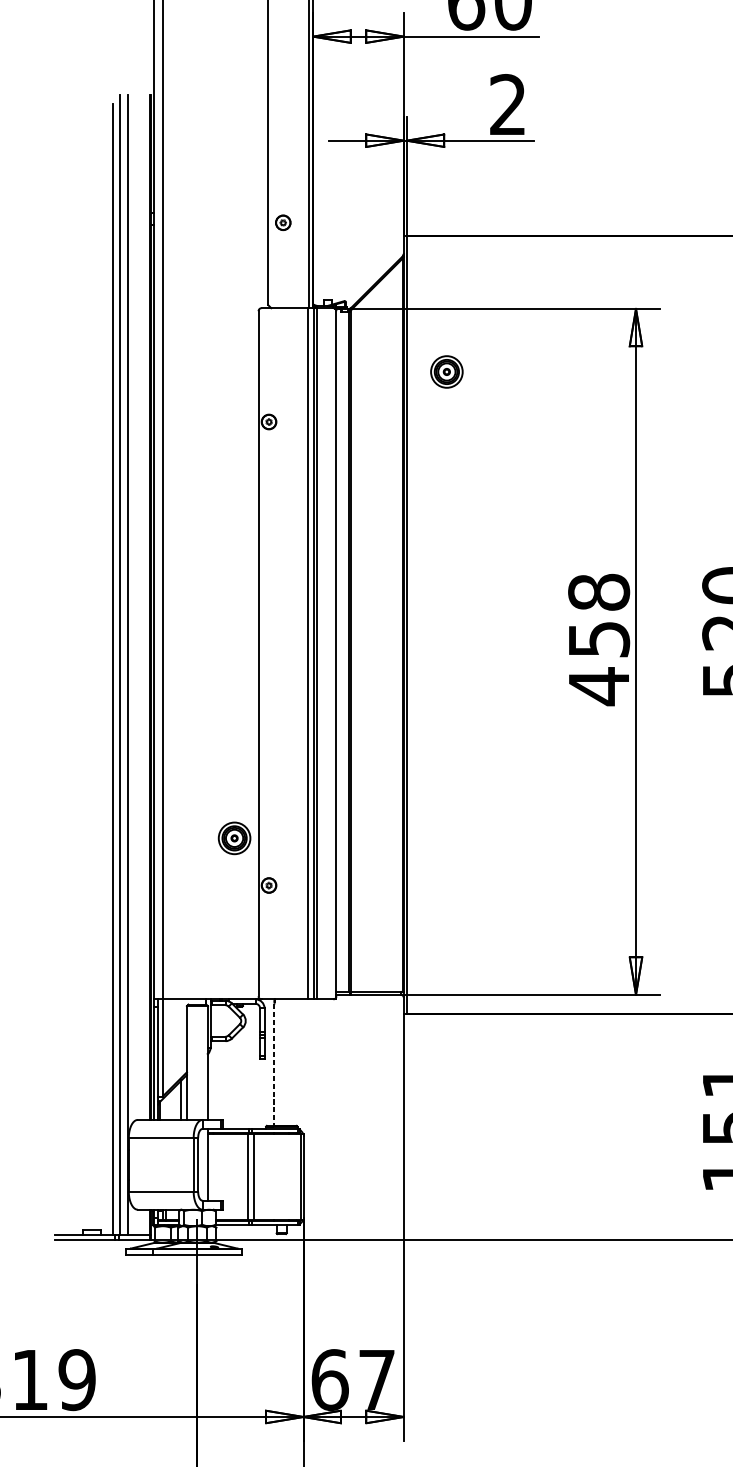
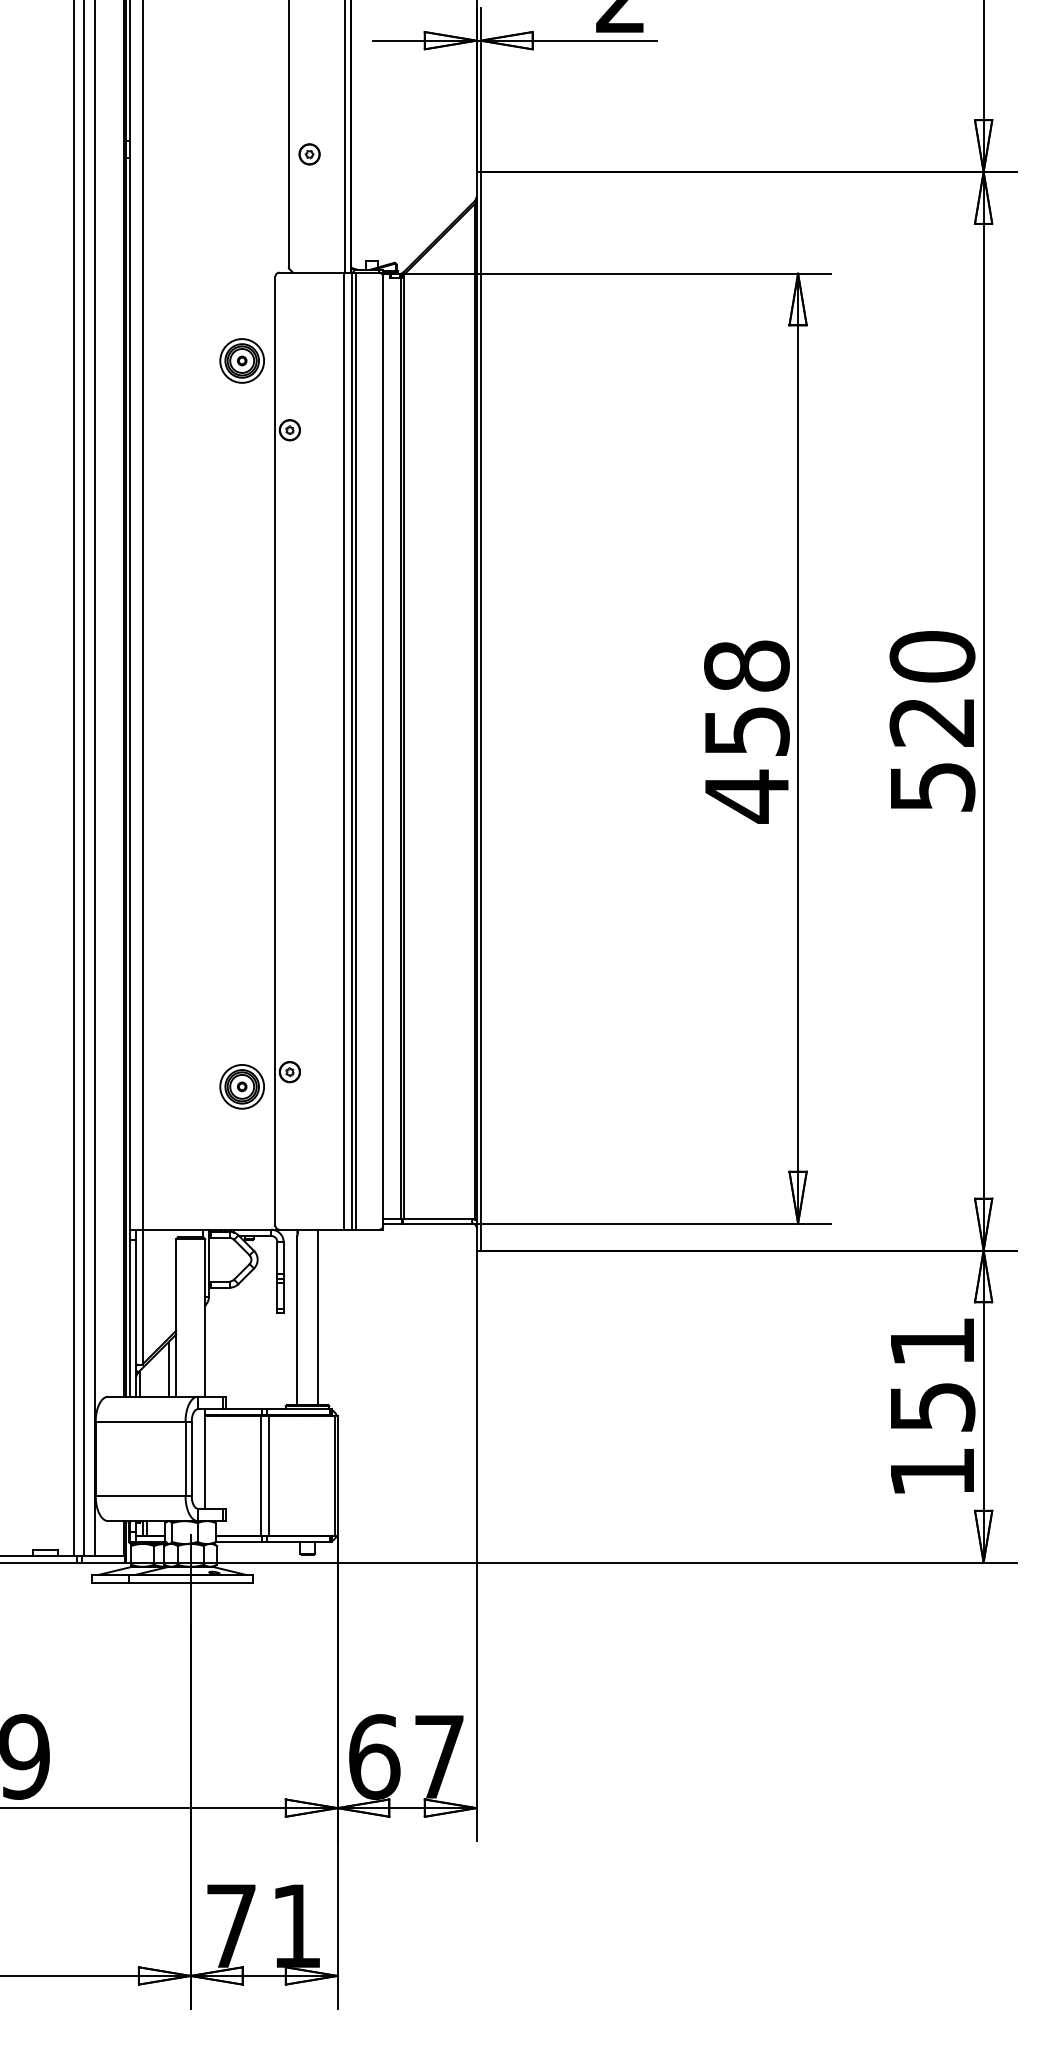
part: (446, 371) -> (241, 360), moved
part: (234, 838) -> (241, 1086), moved
line: (288, 1062) -> (317, 1317), added
line: (274, 1065) -> (297, 1321), dashed -> solid

